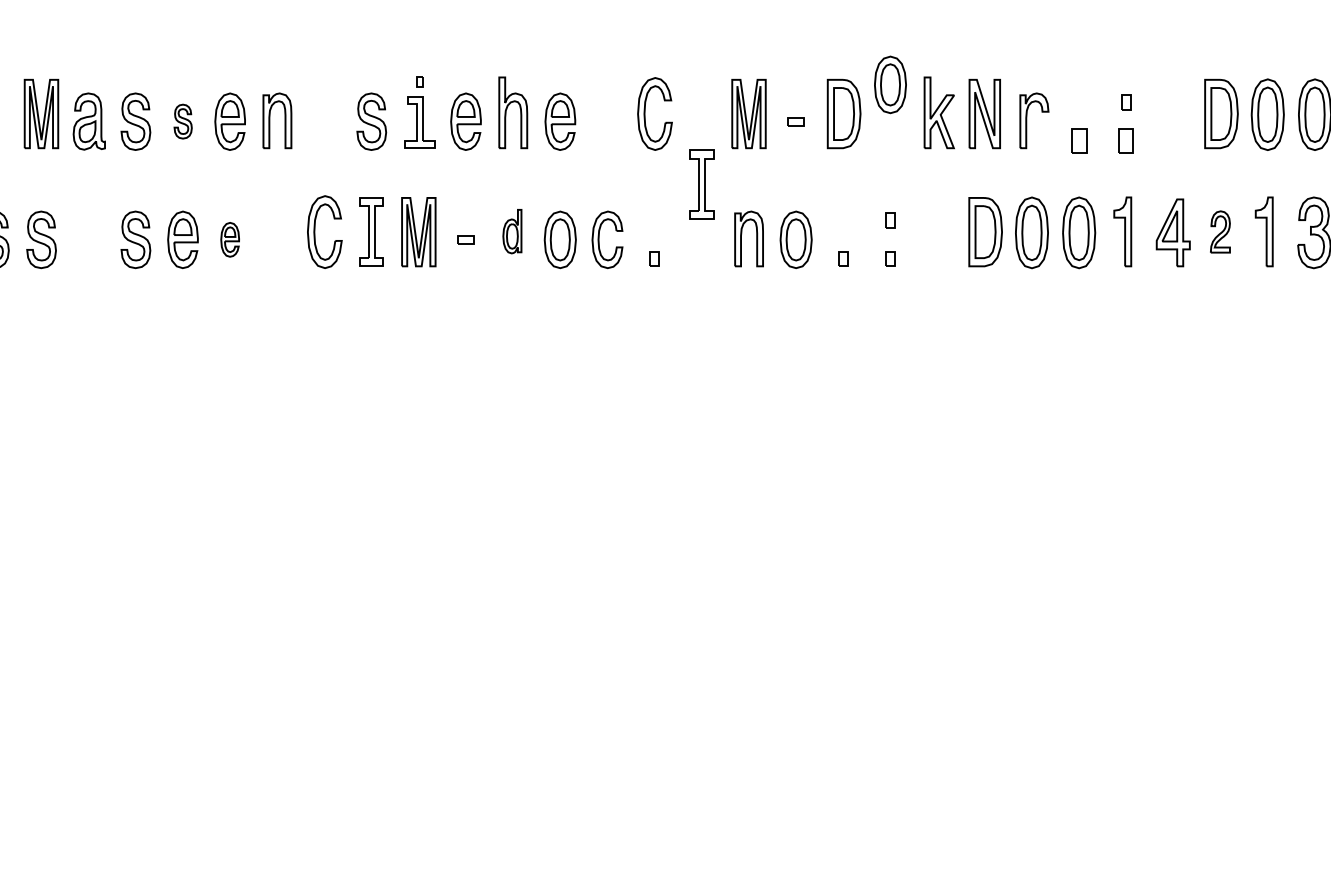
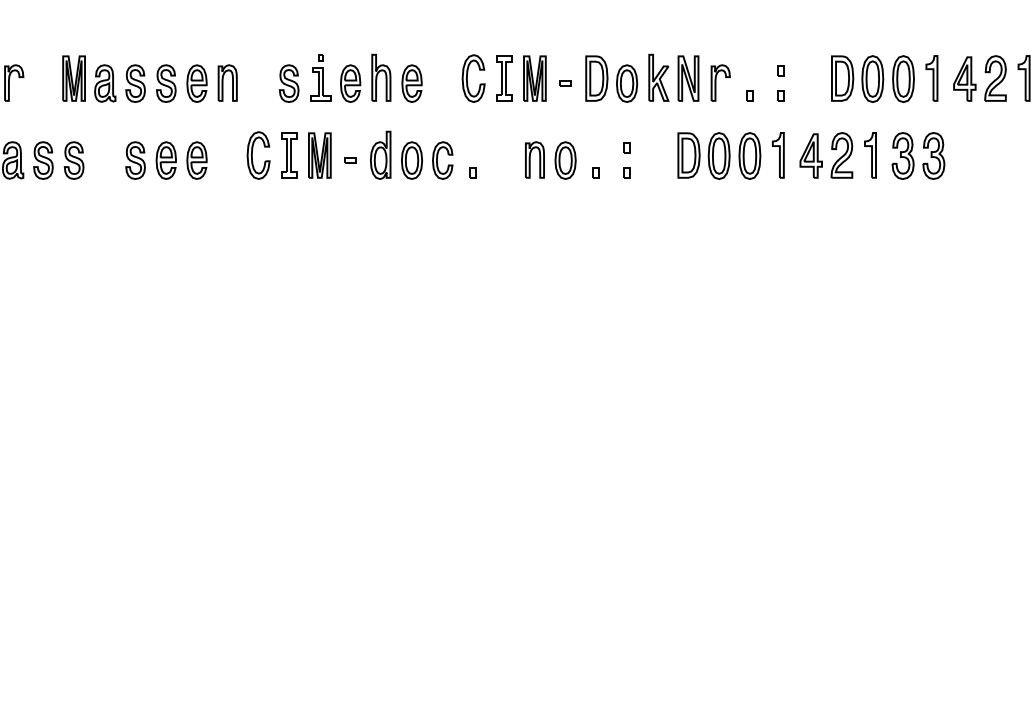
part: (891, 84) -> (627, 83), moved
part: (183, 121) -> (166, 83), size x1.67
part: (1078, 139) -> (749, 95), size x0.62
part: (1126, 139) -> (780, 95), size x0.62
part: (702, 184) -> (504, 78), moved
part: (511, 230) -> (380, 154), size x1.67
part: (1219, 232) -> (841, 155), size x1.67
part: (229, 239) -> (196, 160), size x1.67

